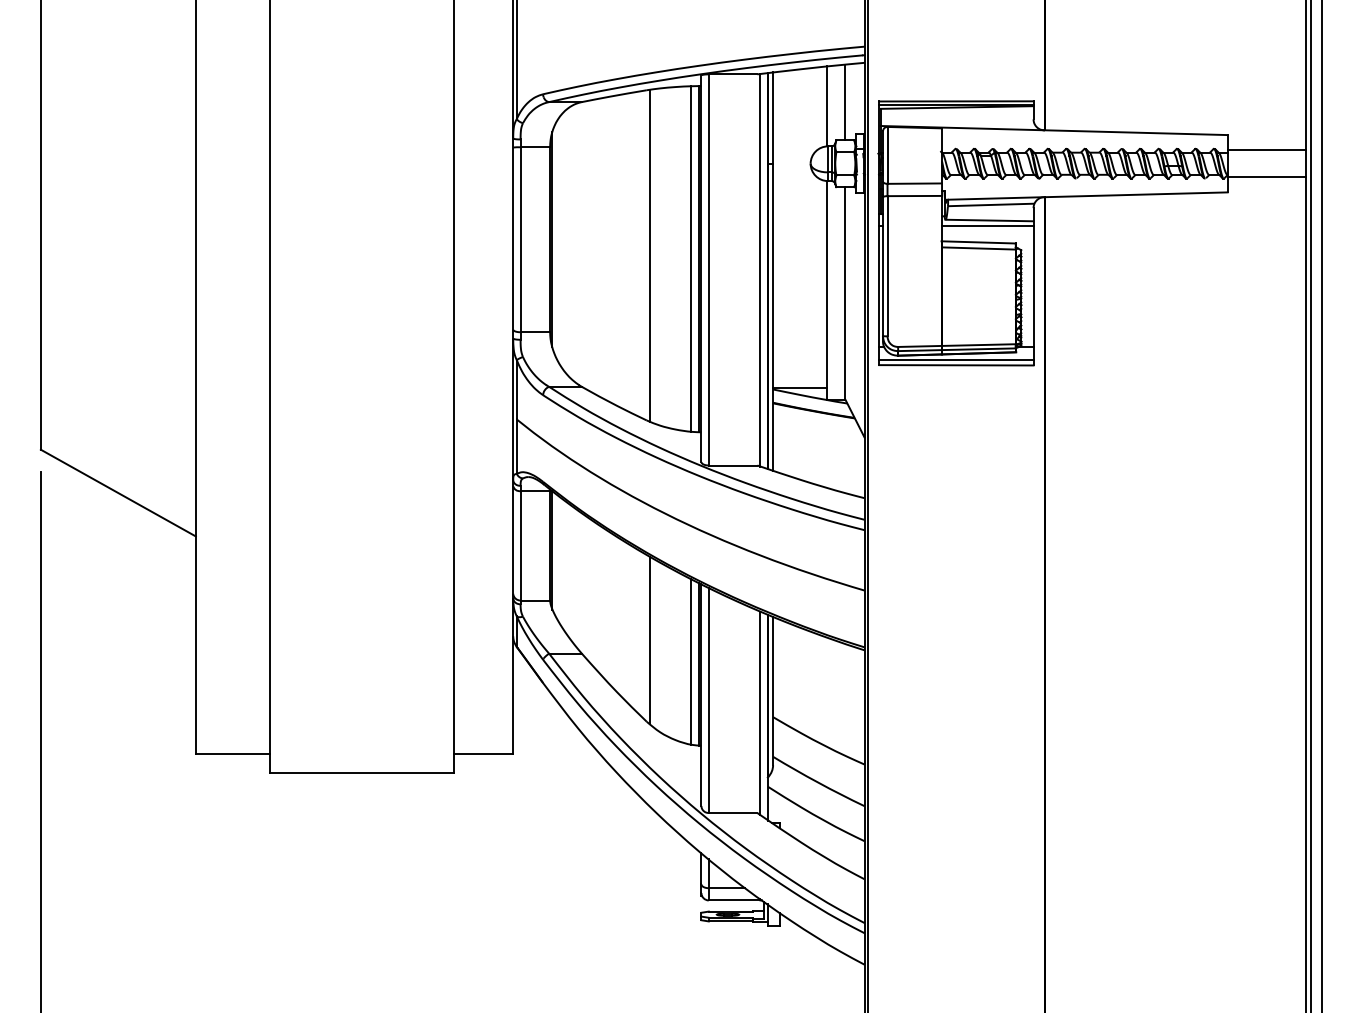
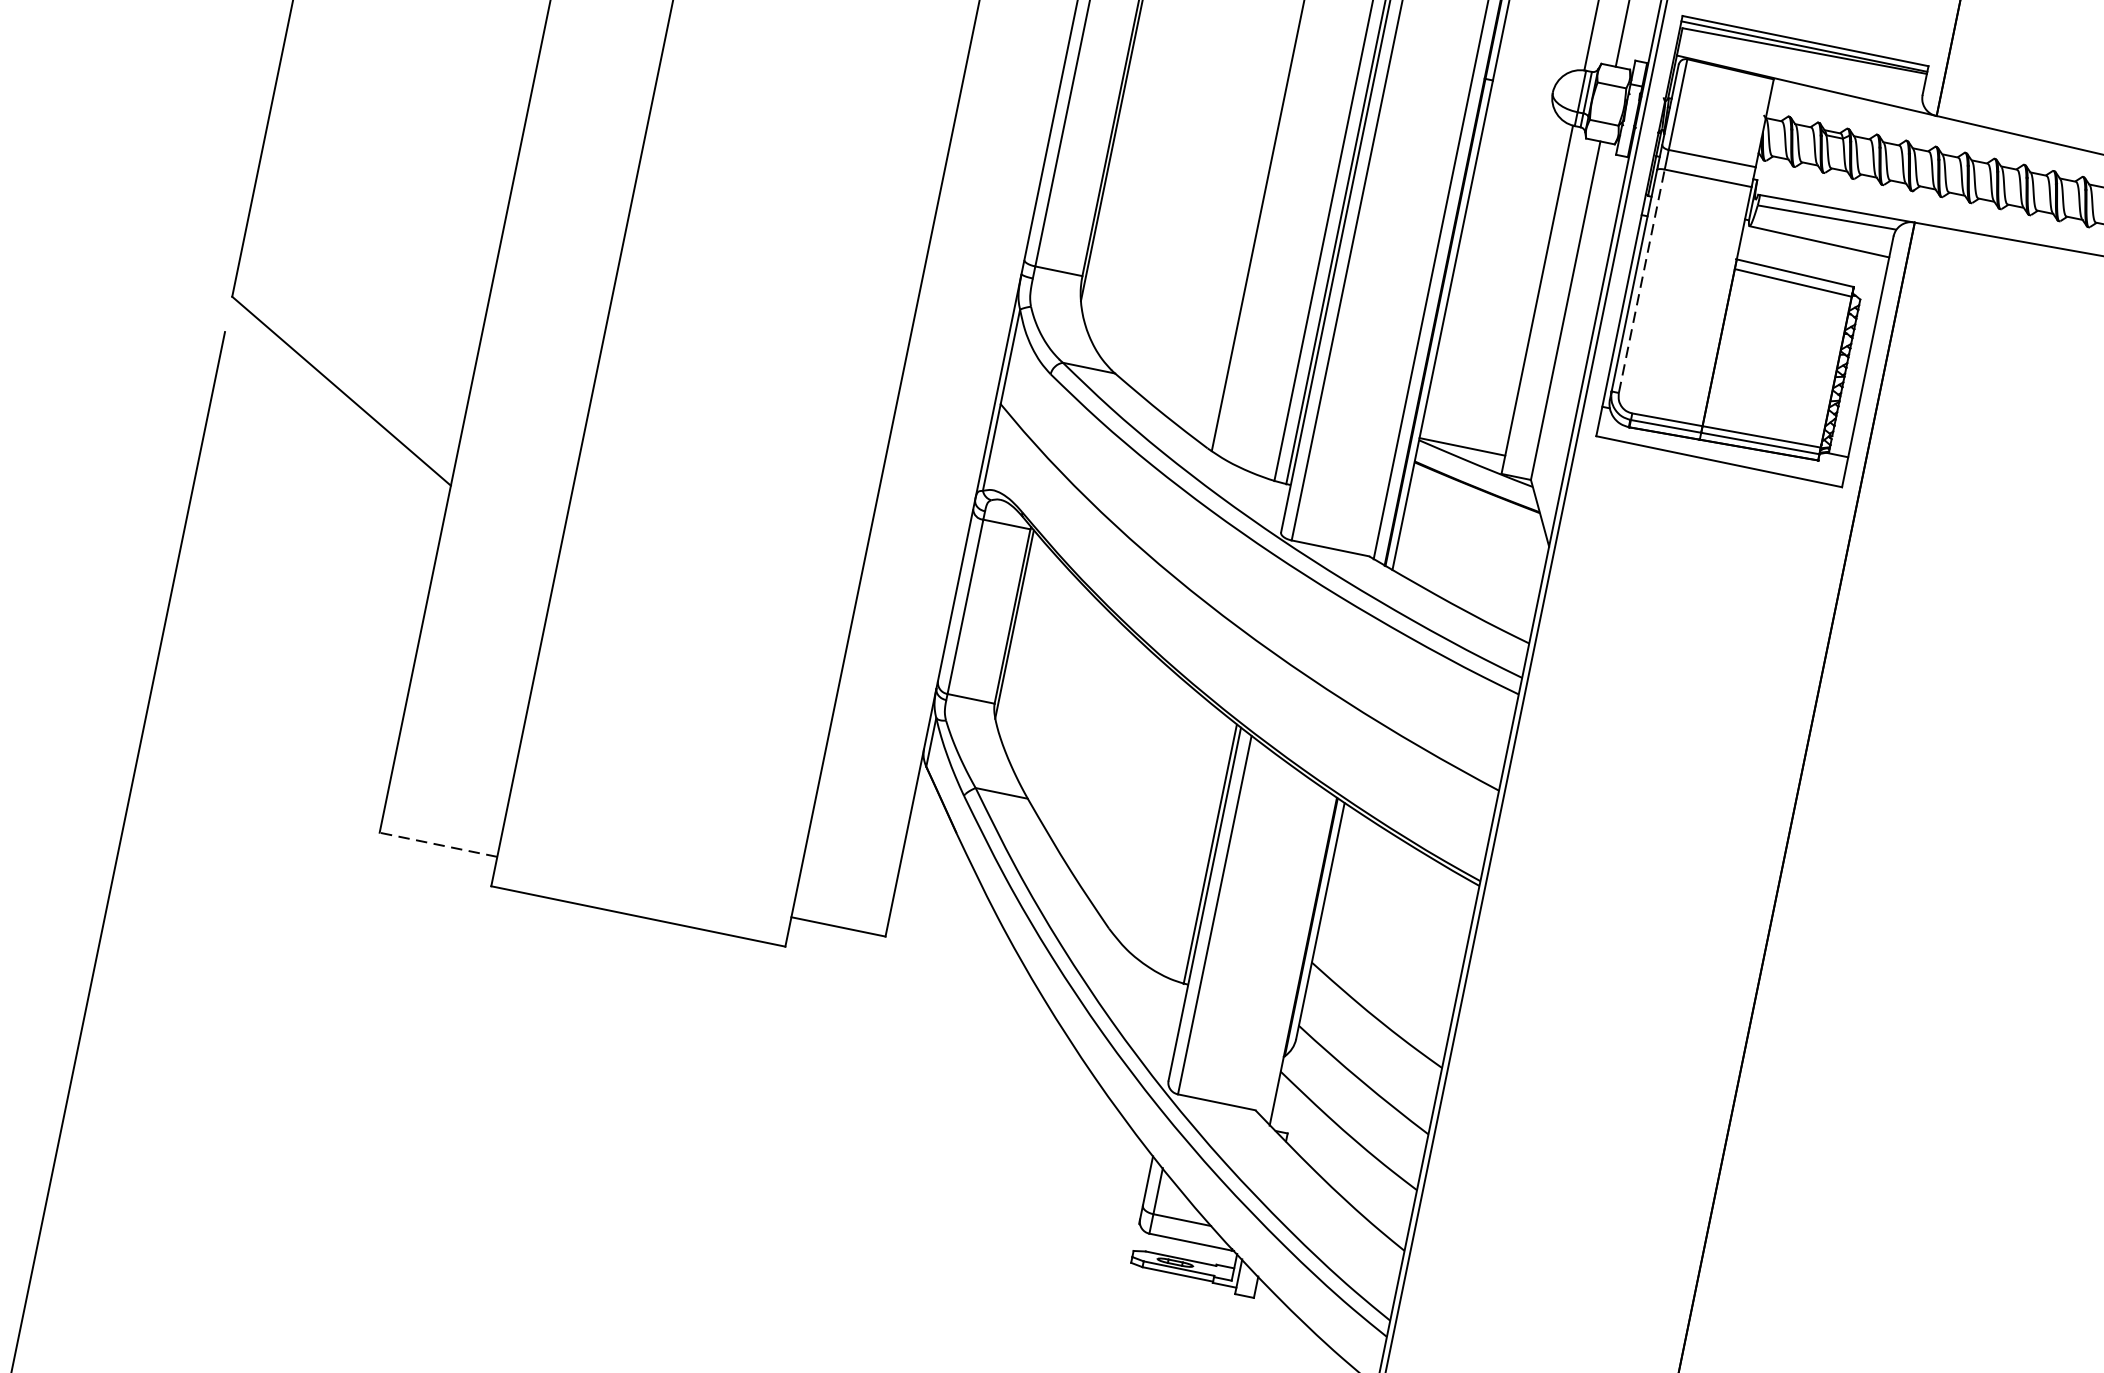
line: (987, 226) -> (1814, 250), removed
line: (887, 265) -> (1641, 280), solid -> dashed
line: (956, 360) -> (1720, 454), removed
line: (649, 640) -> (1139, 799), removed
line: (691, 661) -> (1200, 847), removed
line: (760, 713) -> (1292, 952), removed
line: (232, 754) -> (437, 845), solid -> dashed

